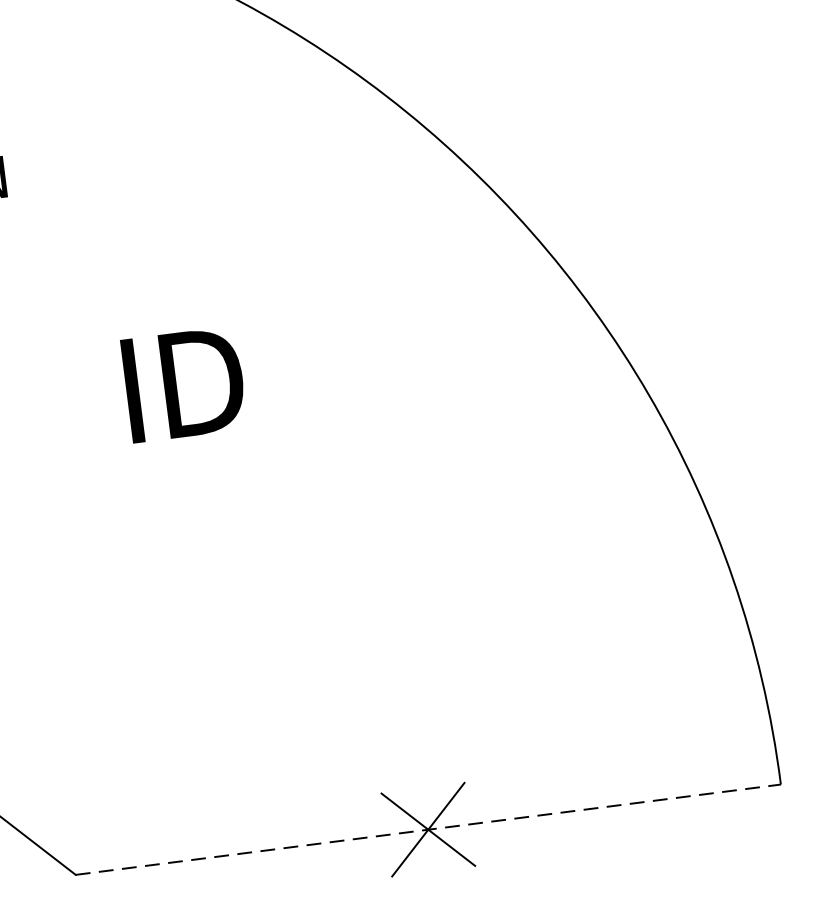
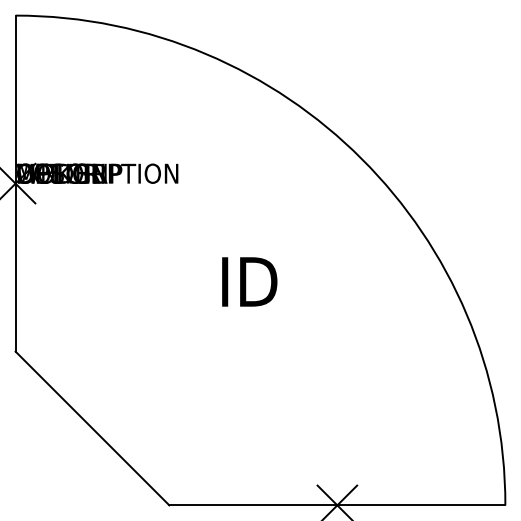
line: (428, 829) -> (337, 505), dashed -> solid

